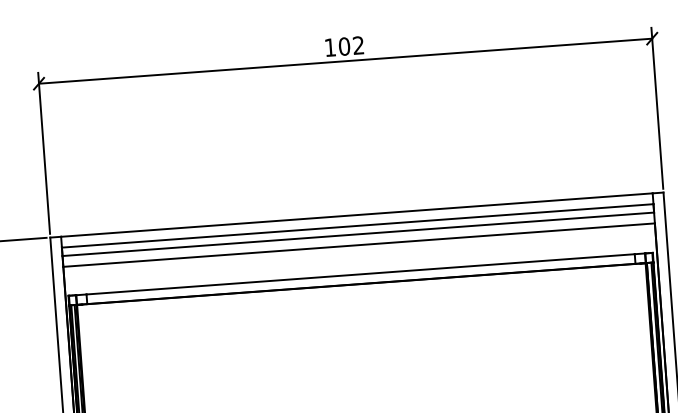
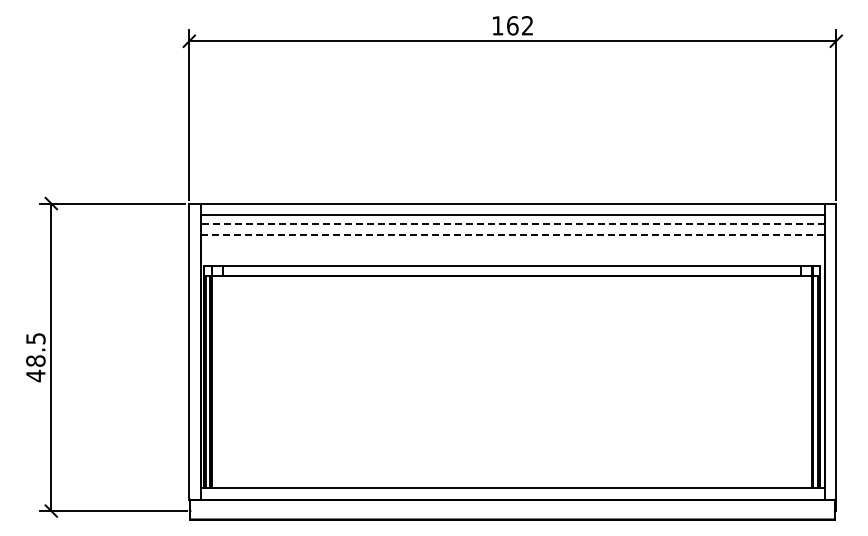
text: (344, 46) -> (512, 25), 102 -> 162
line: (358, 233) -> (512, 223), solid -> dashed
line: (359, 245) -> (513, 235), solid -> dashed

